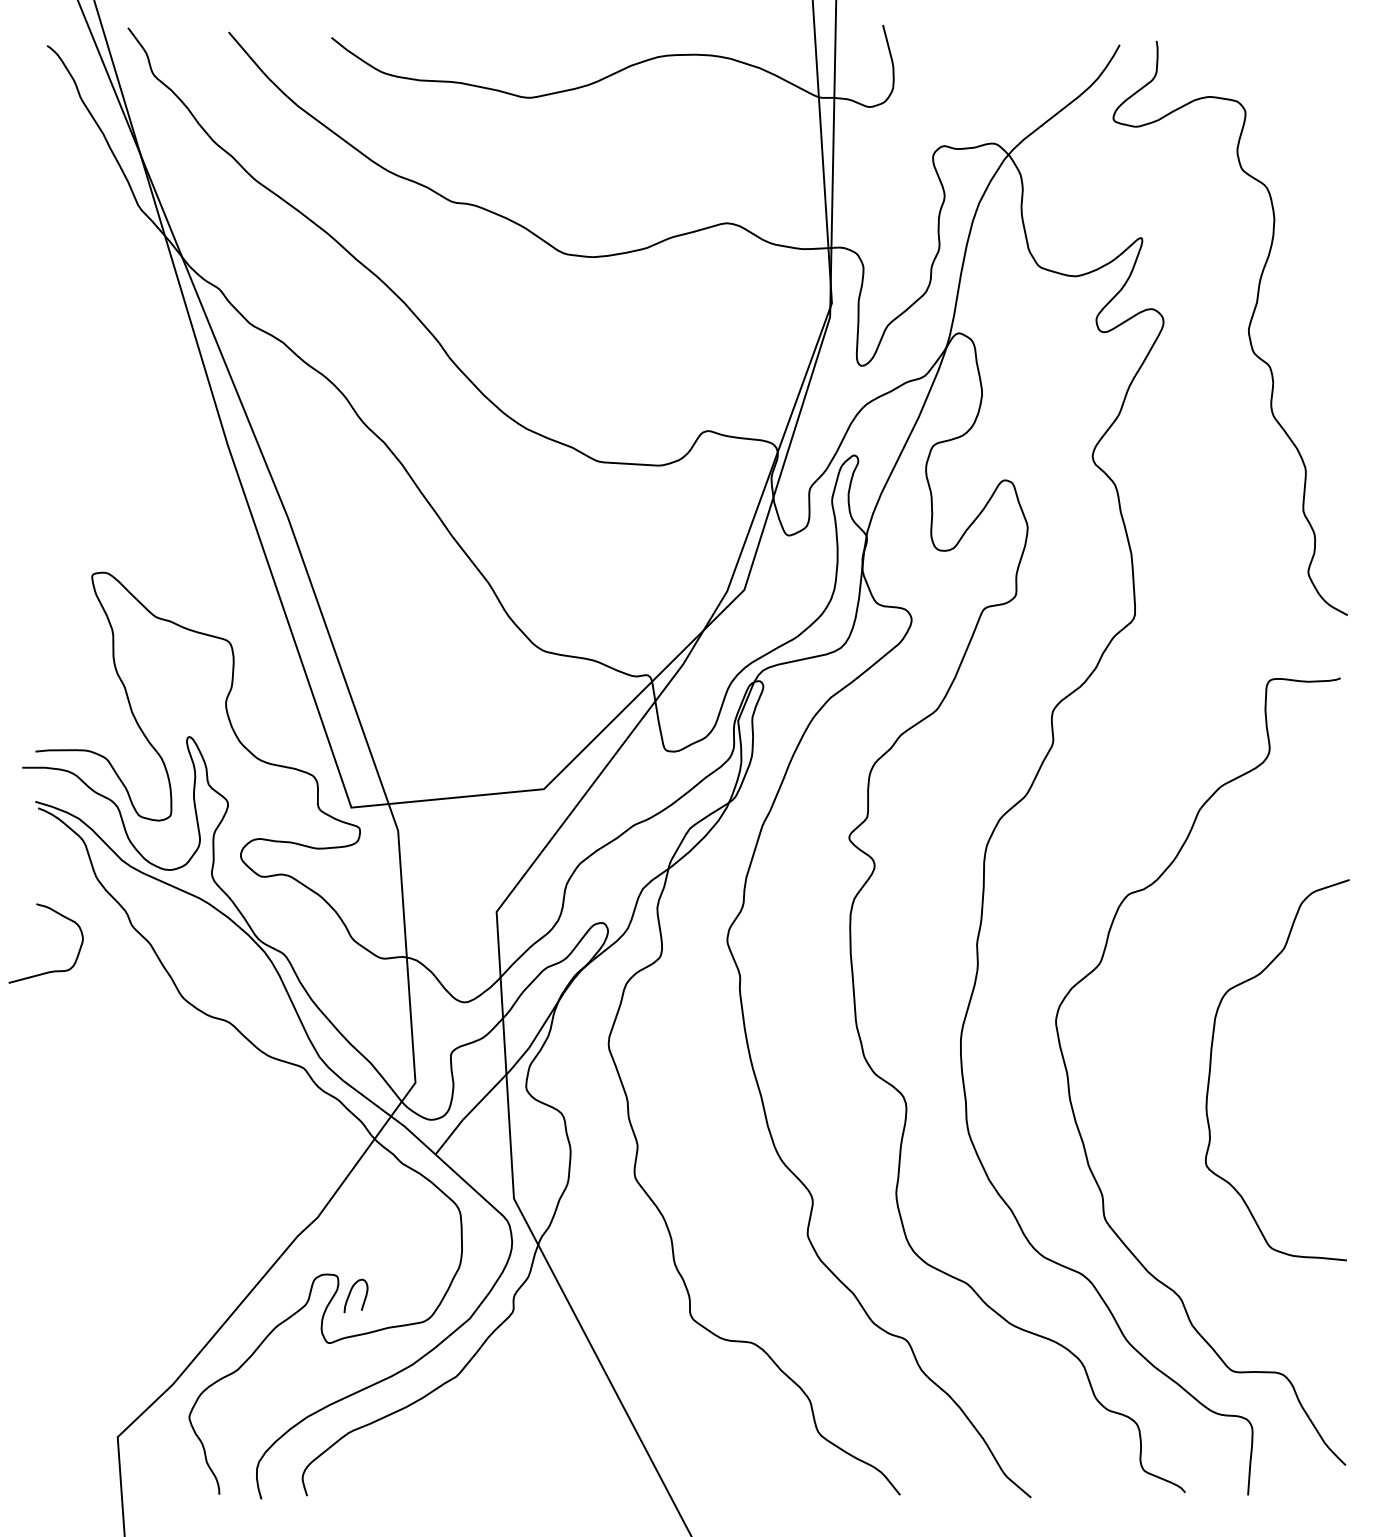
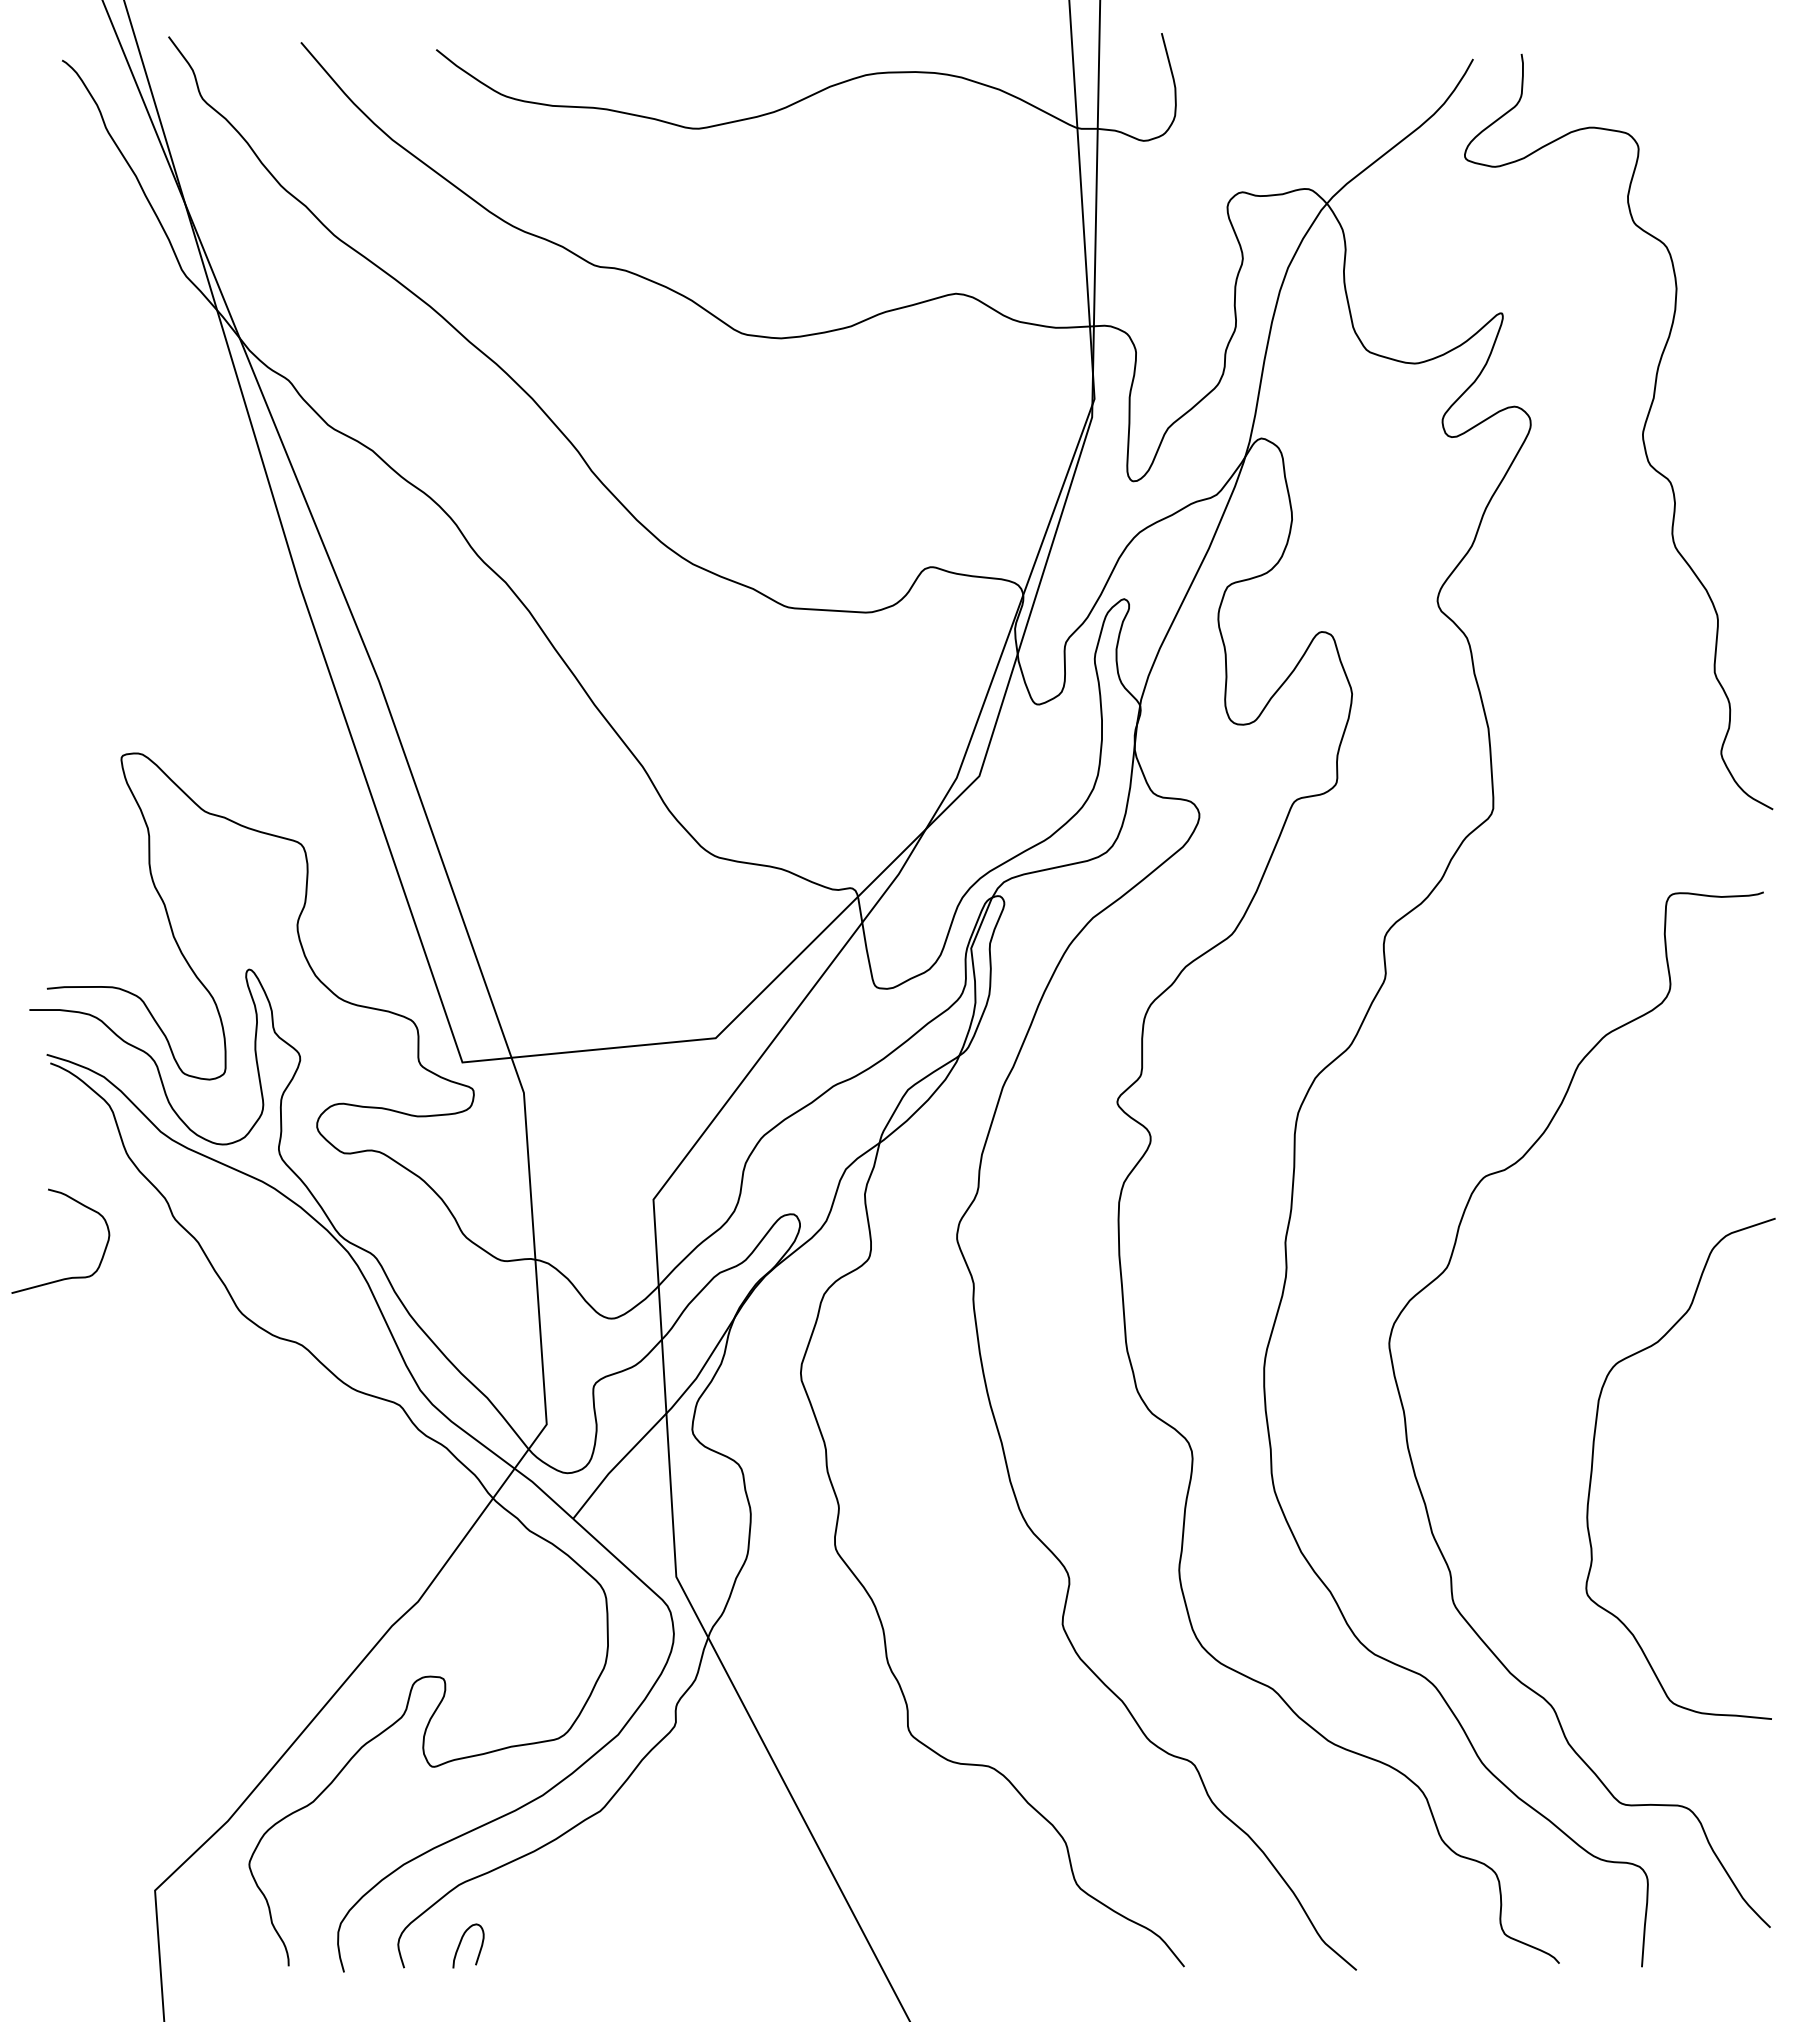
curve: (1211, 1066) -> (1593, 1463), moved
curve: (350, 1293) -> (461, 1942), moved

